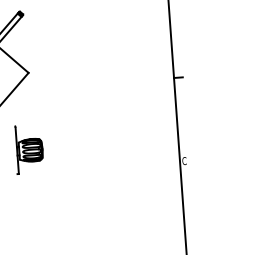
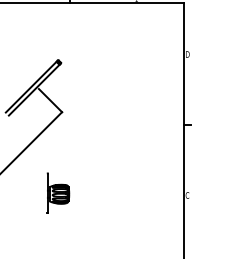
part: (29, 148) -> (58, 192), moved

